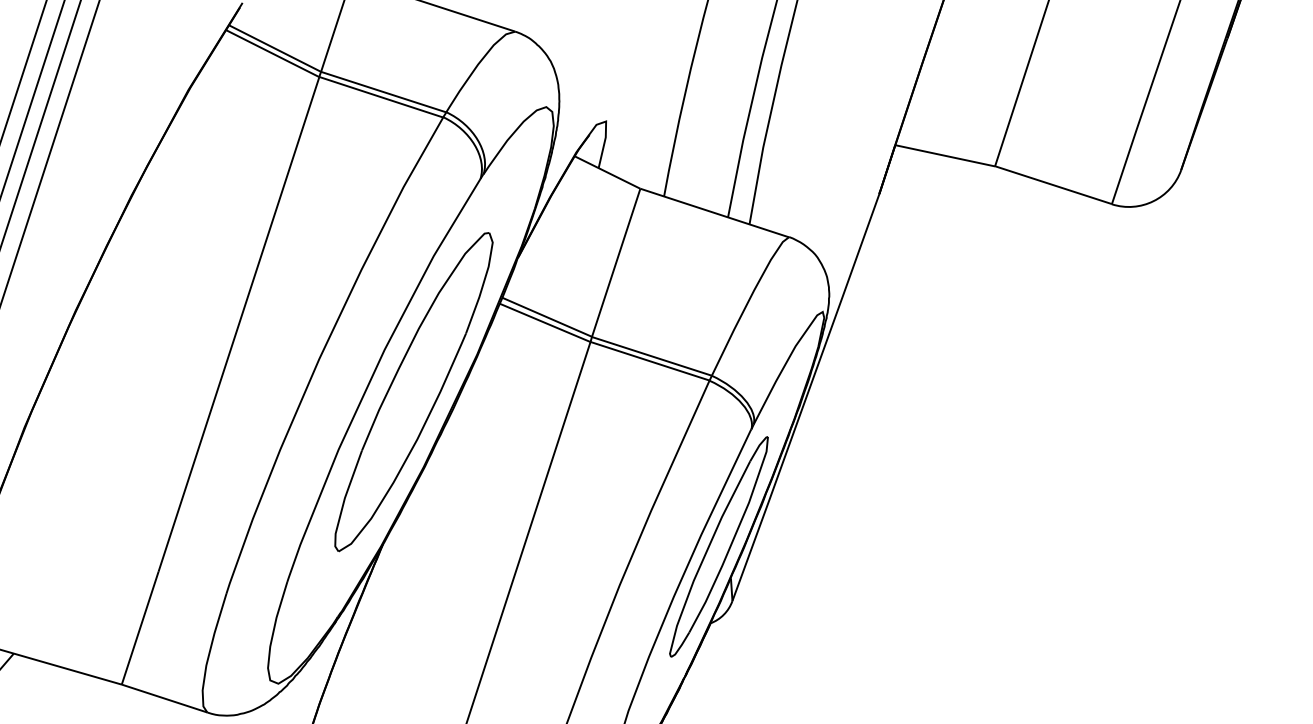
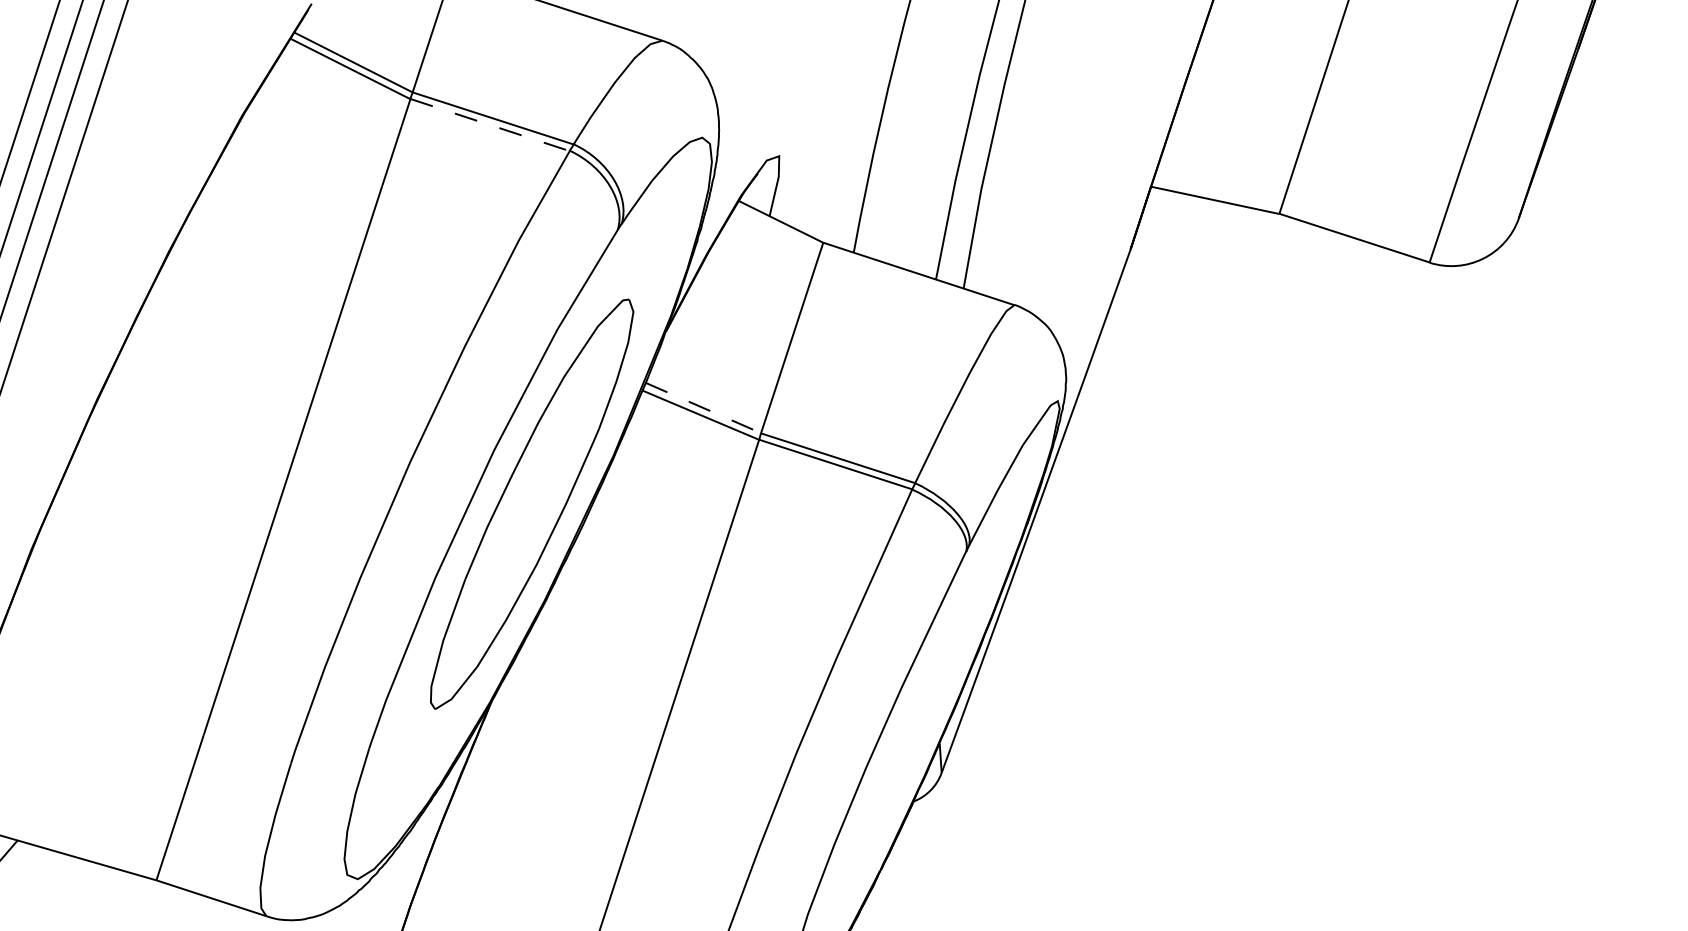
line: (381, 97) -> (490, 125), solid -> dashed
line: (547, 317) -> (703, 408), solid -> dashed
part: (718, 546) -> (923, 702), removed

